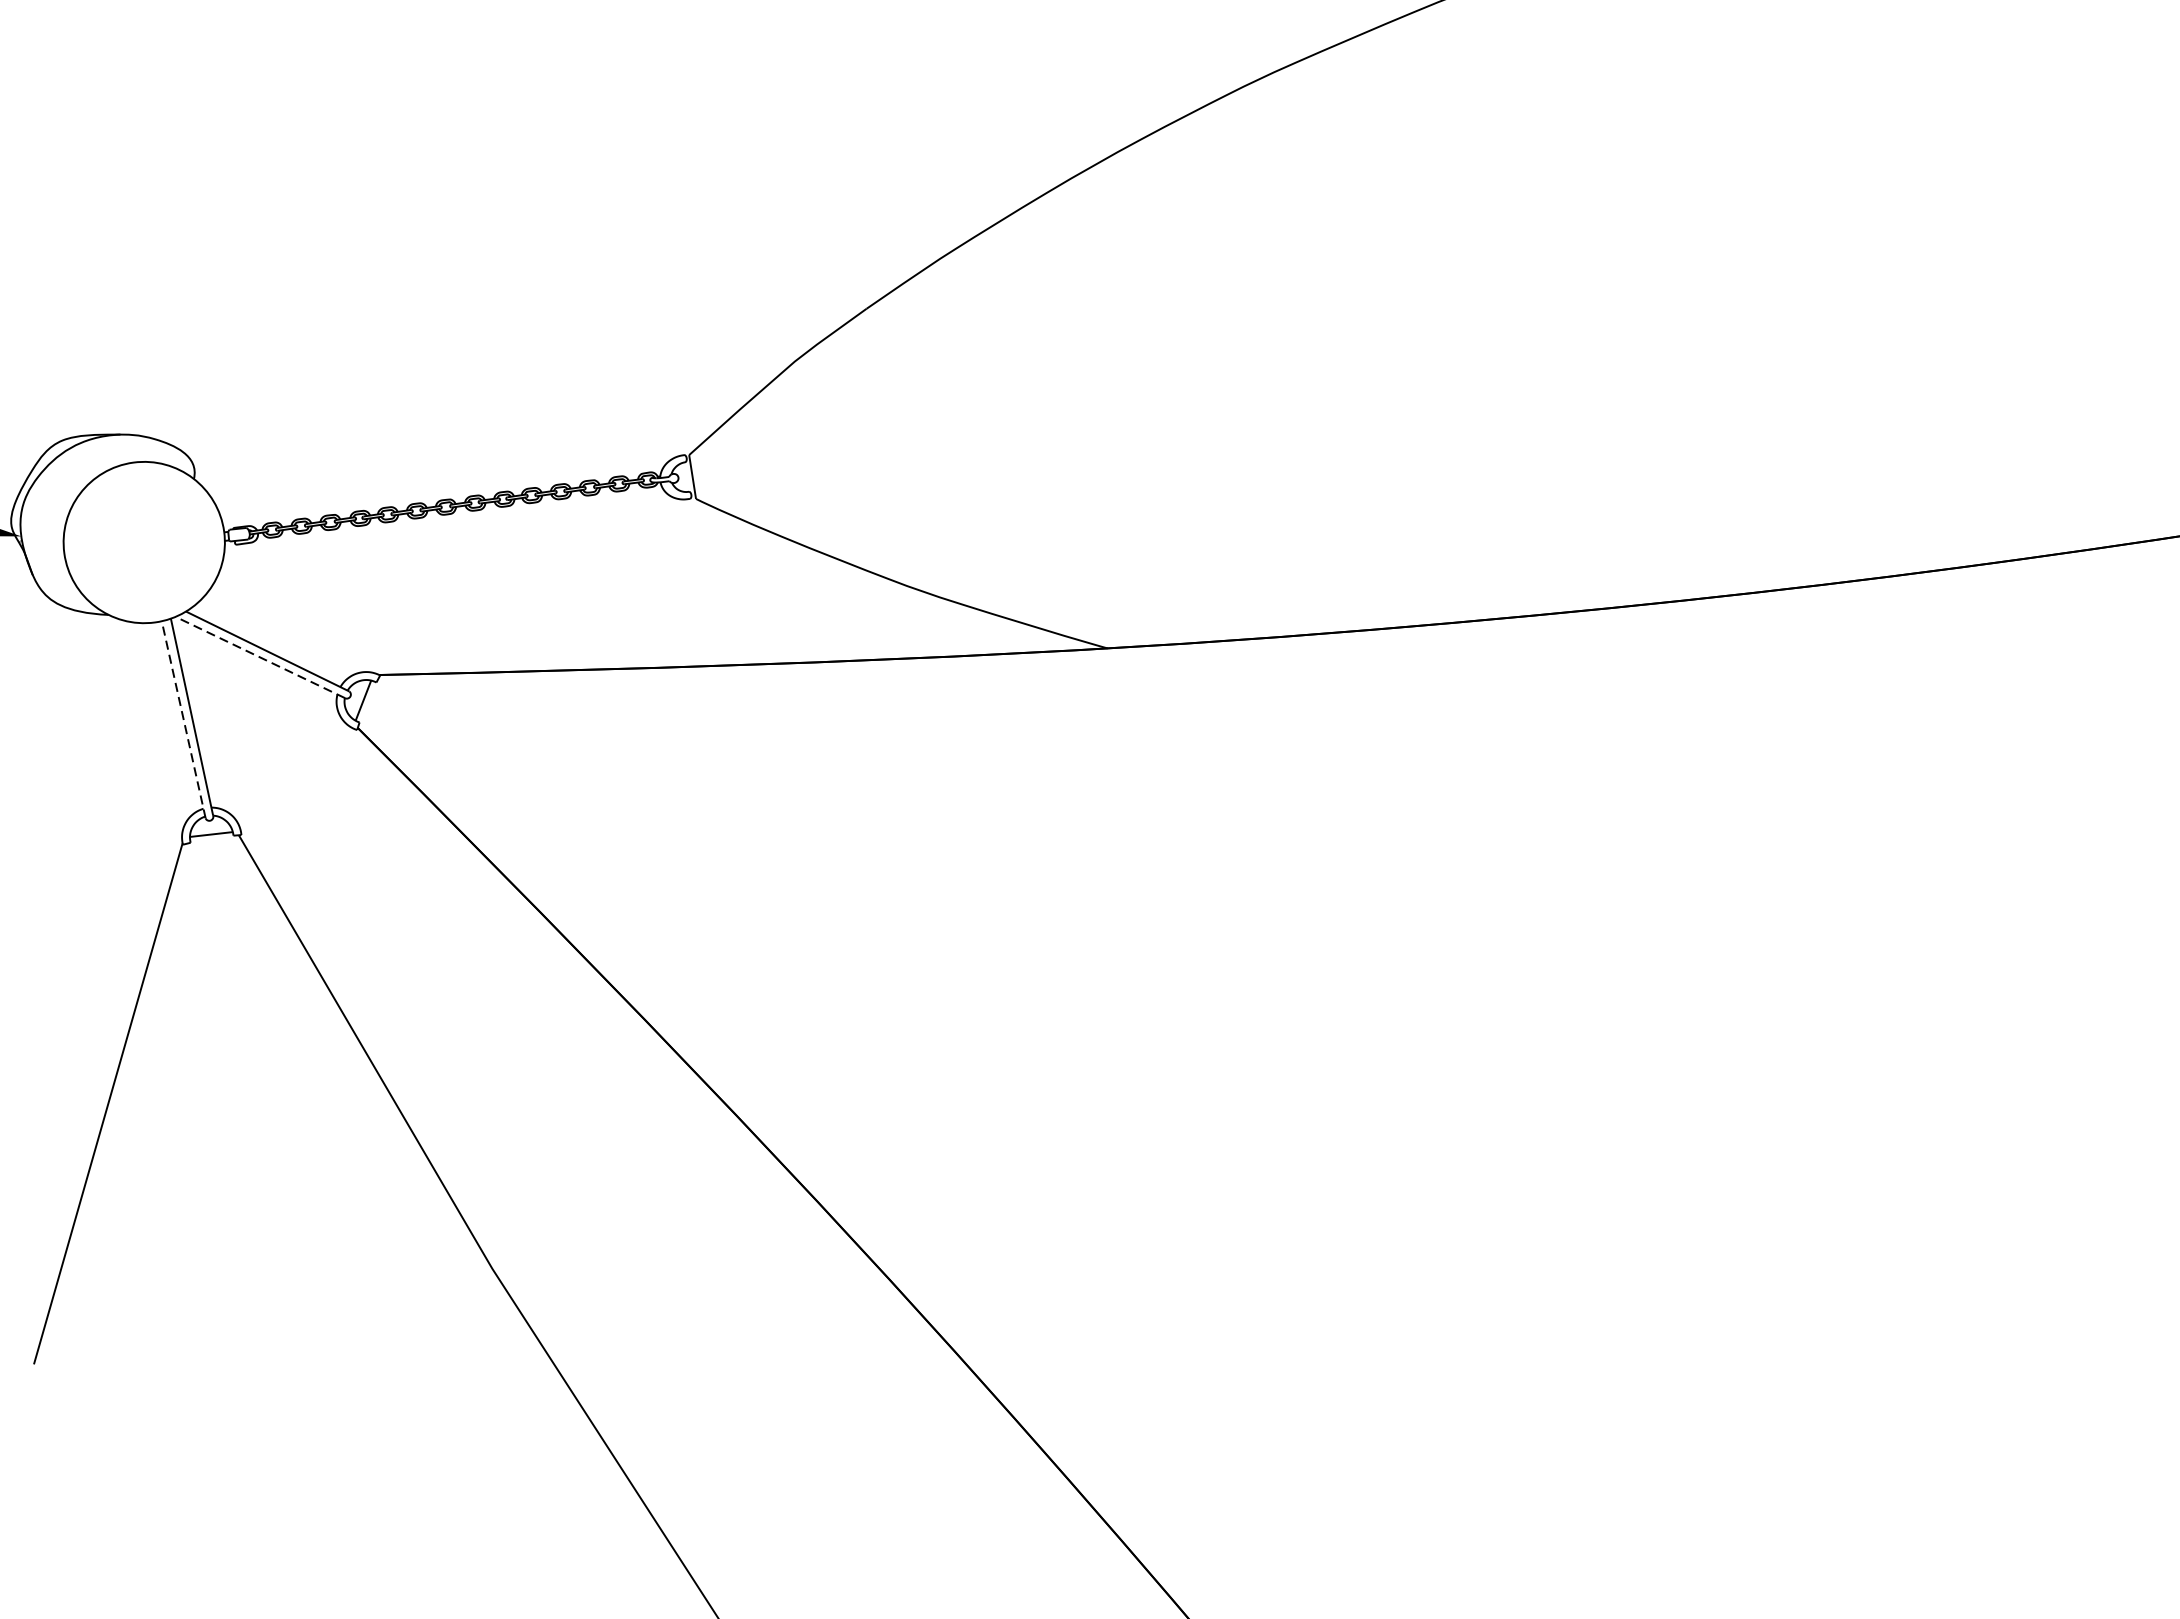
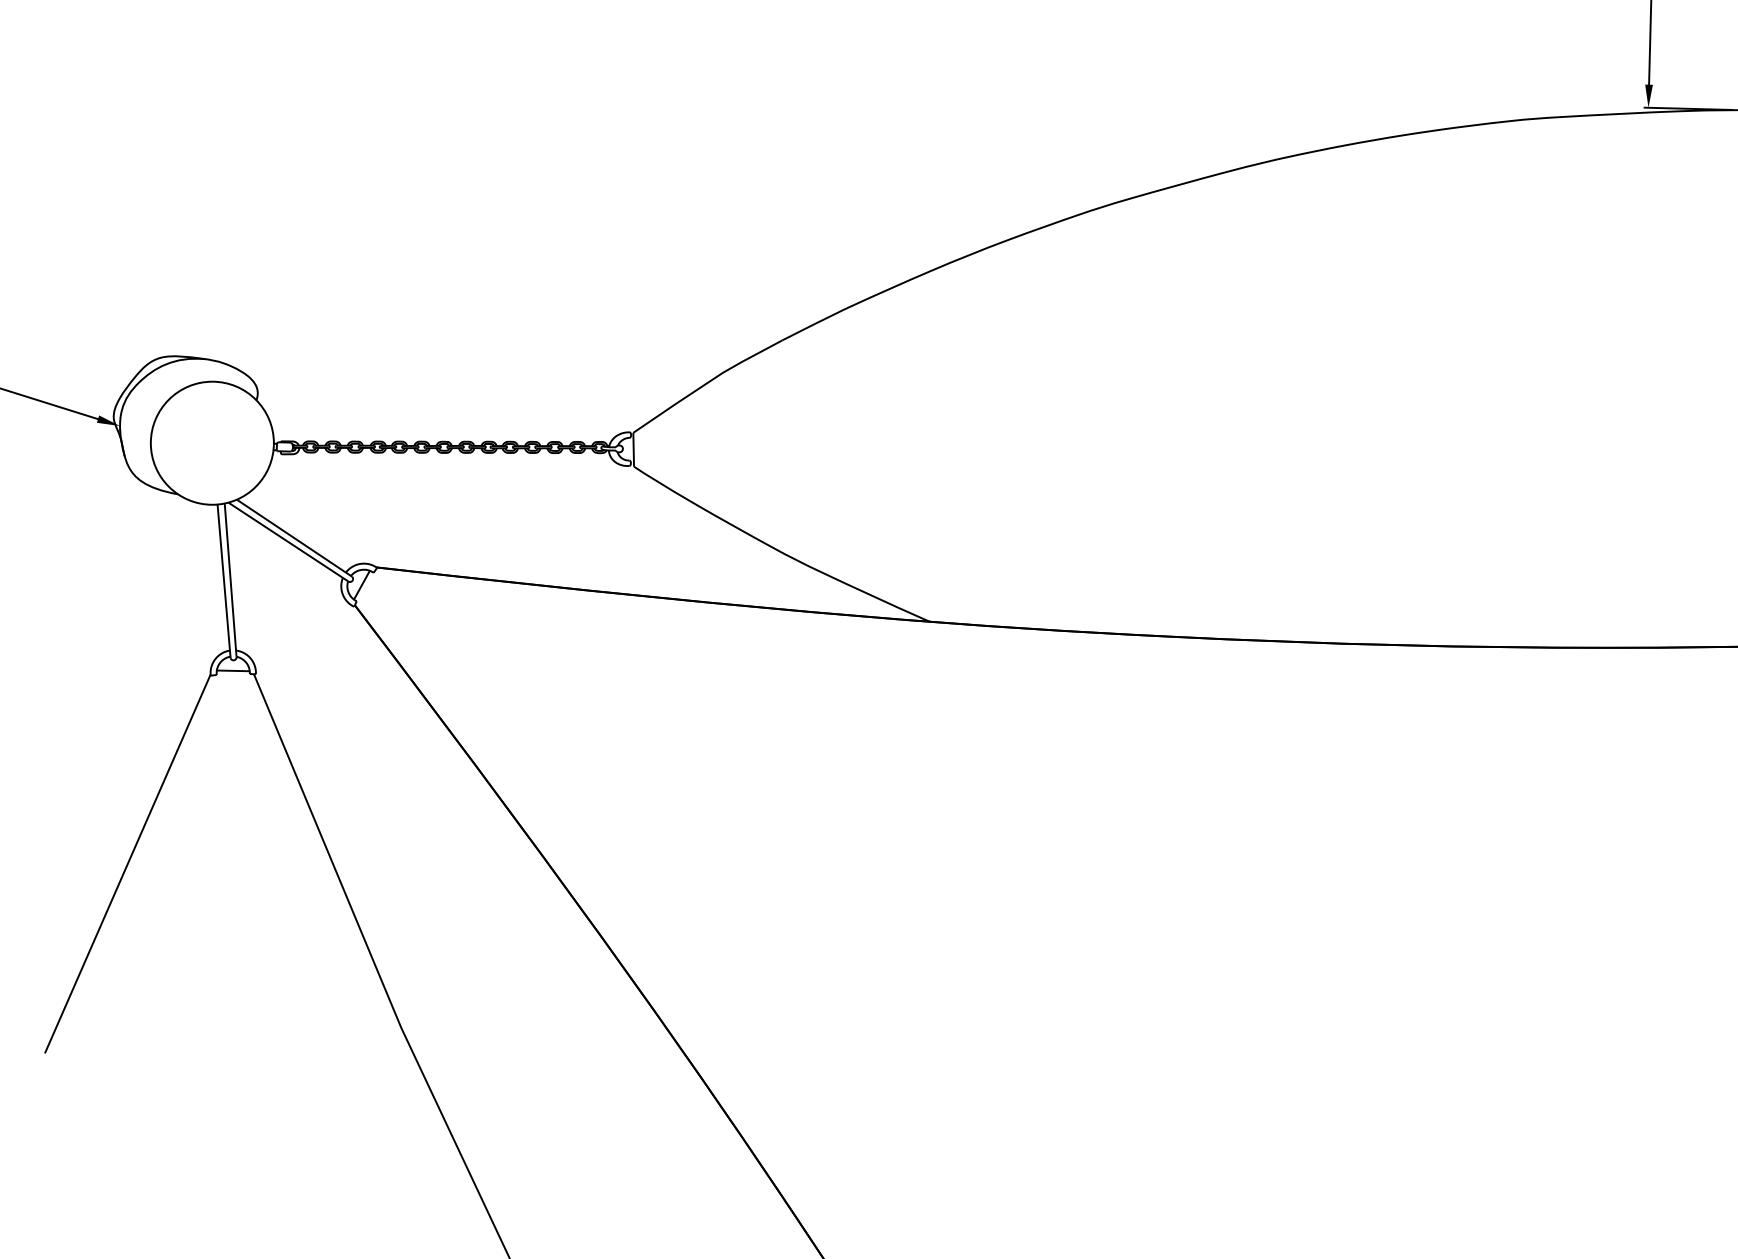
line: (260, 658) -> (288, 542), dashed -> solid
line: (184, 718) -> (224, 580), dashed -> solid

